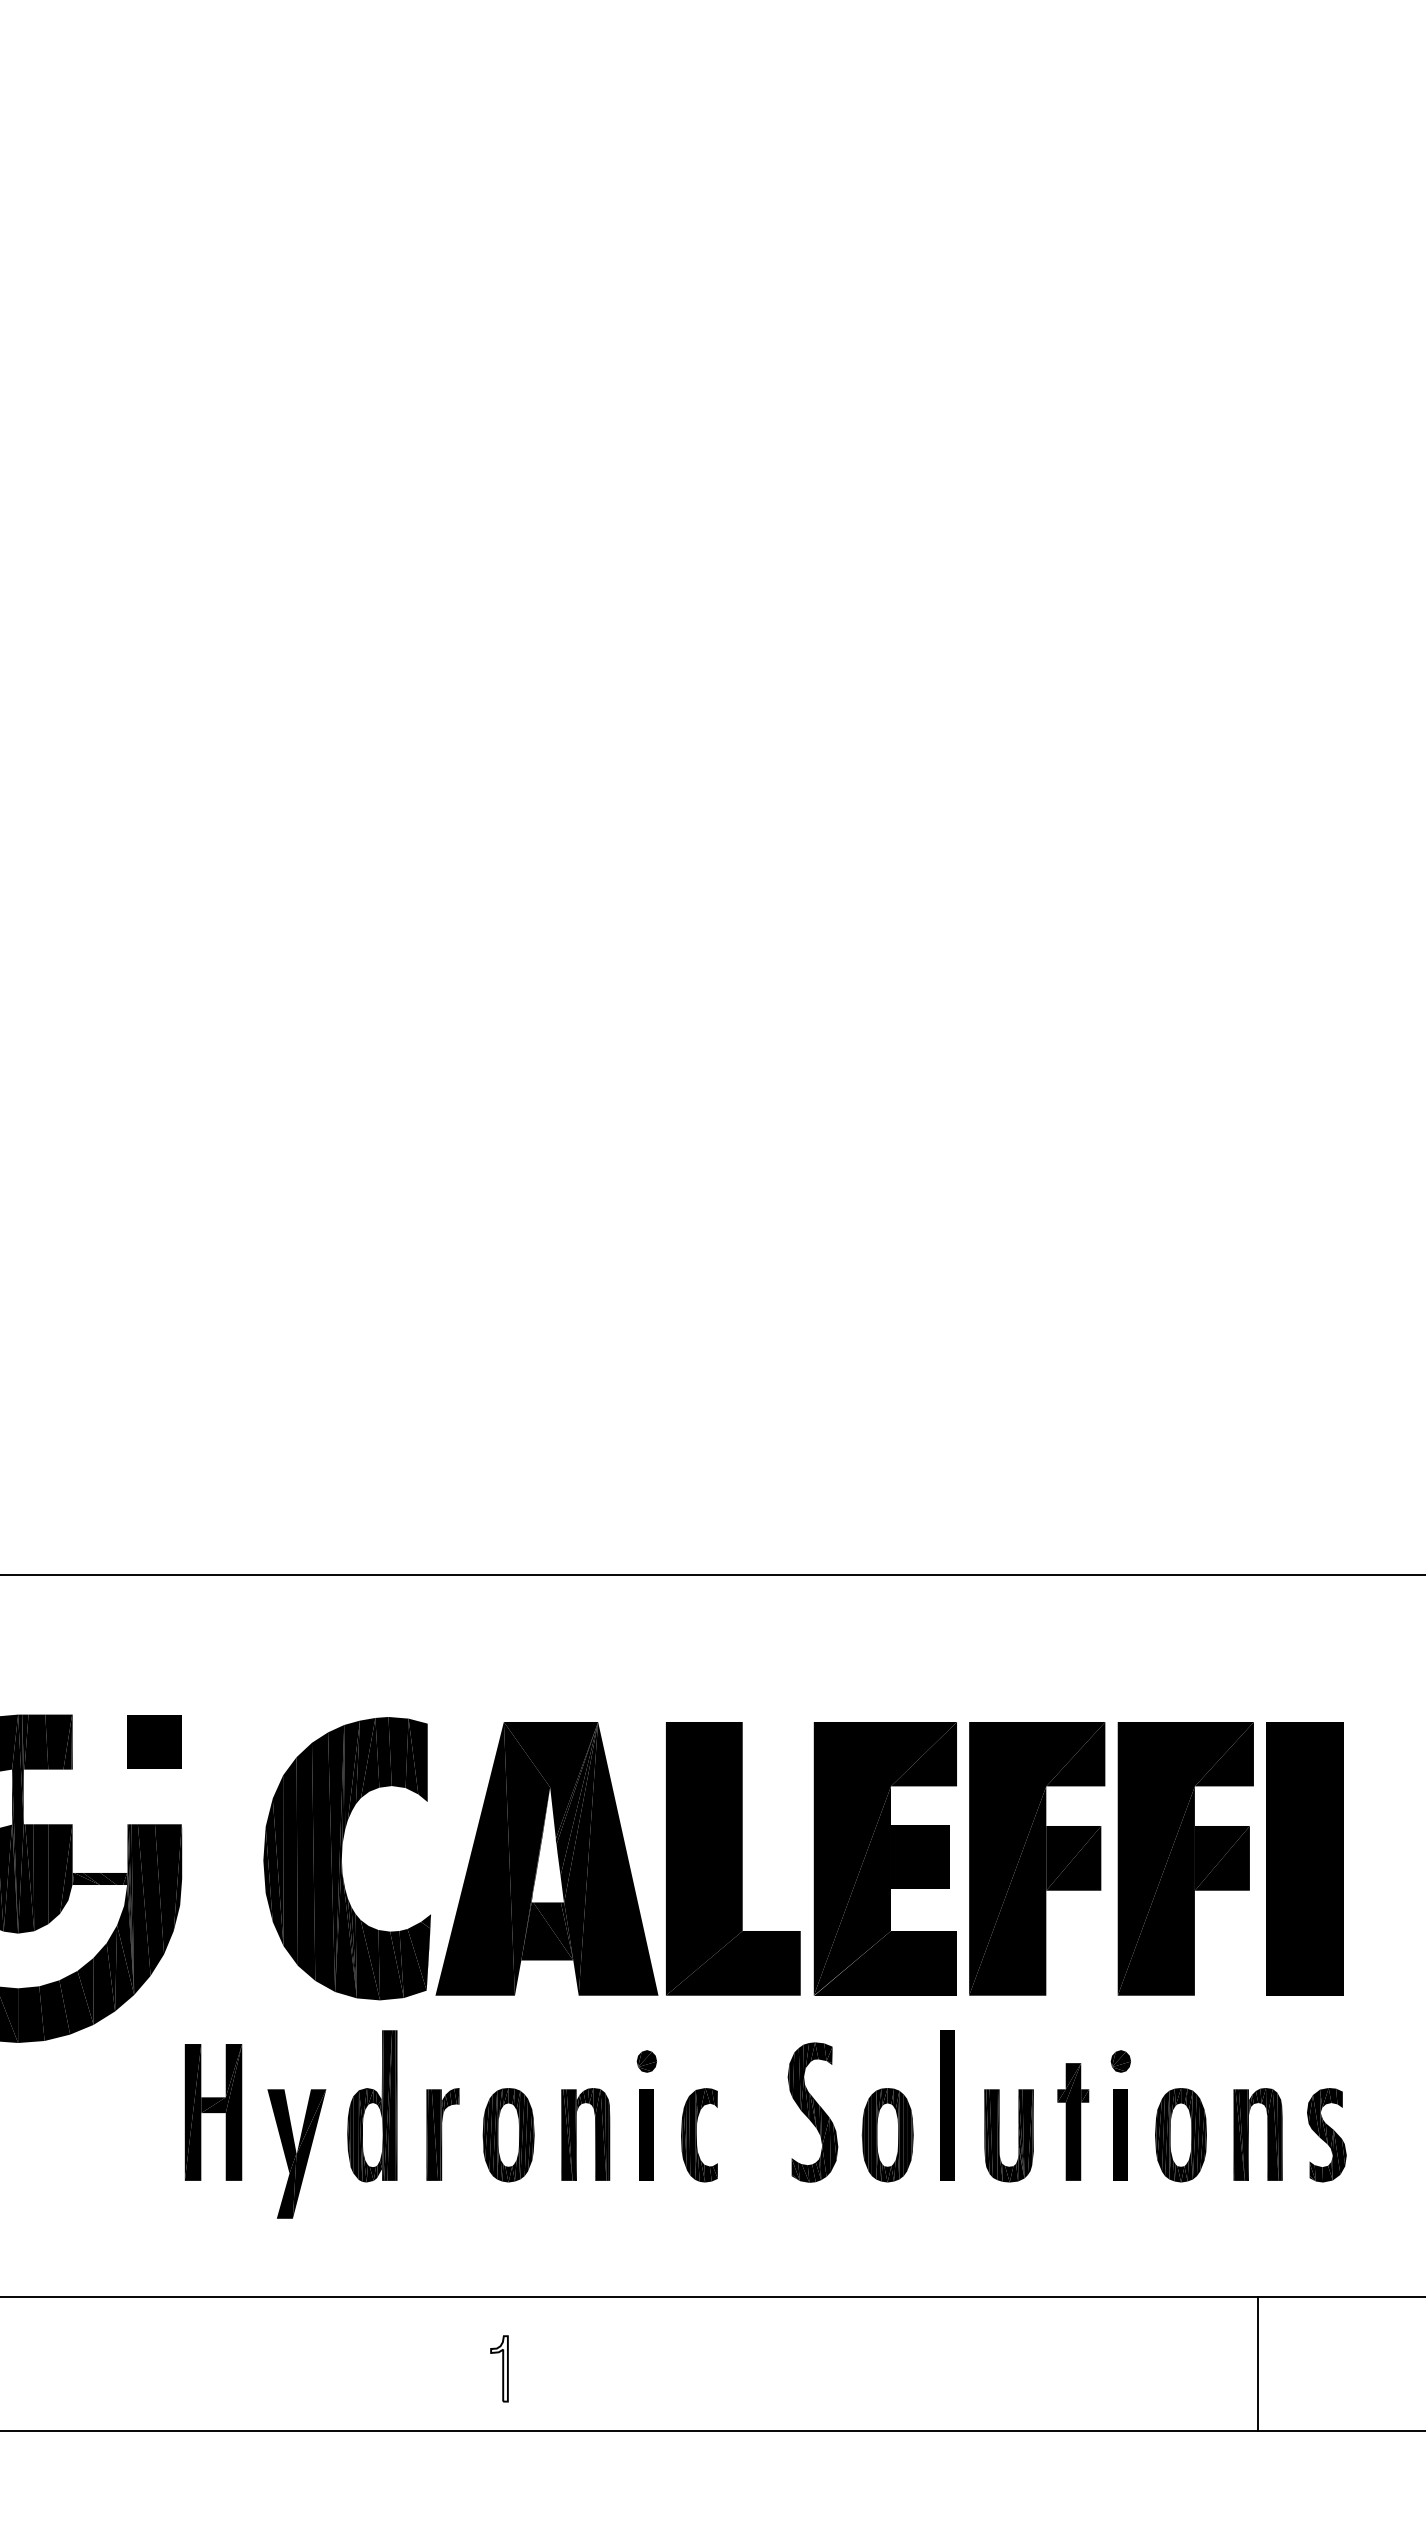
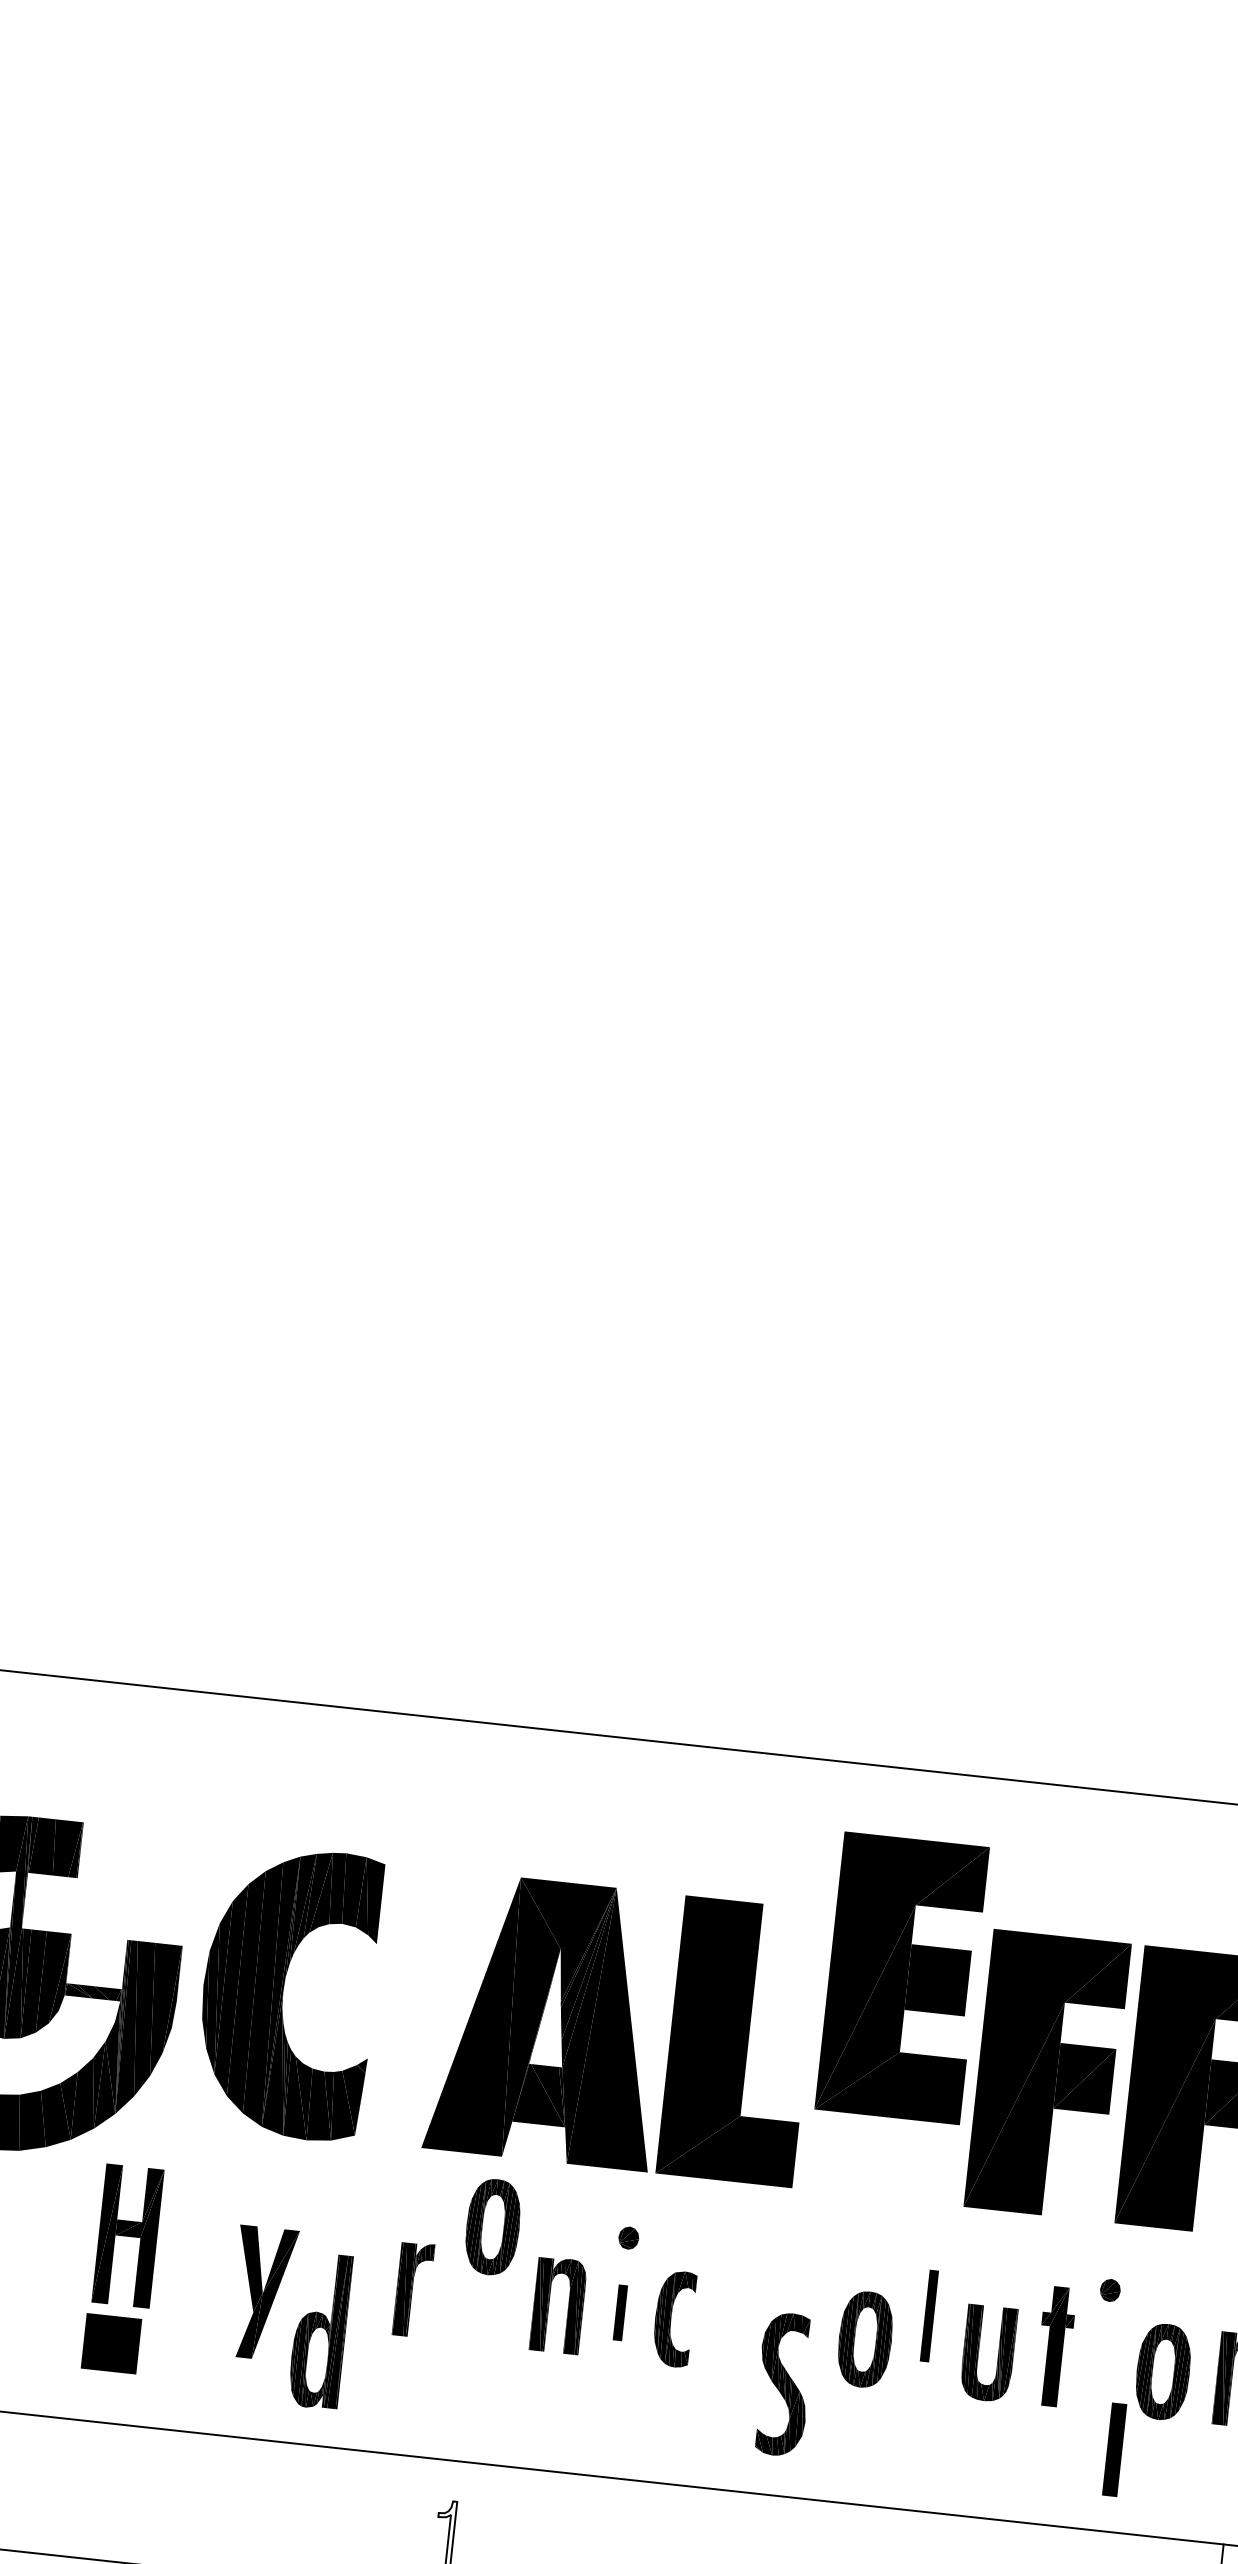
part: (154, 1741) -> (111, 2343), moved
part: (346, 1858) -> (288, 1992), moved
part: (884, 1858) -> (901, 1977), moved
part: (947, 2105) -> (929, 2316), size x0.6
part: (372, 2106) -> (320, 2331), moved
part: (213, 2112) -> (127, 2236), moved
part: (812, 2112) -> (783, 2384), moved
part: (646, 2134) -> (620, 2312), size x0.6
part: (1120, 2134) -> (1114, 2449), moved
part: (508, 2135) -> (492, 2227), moved

